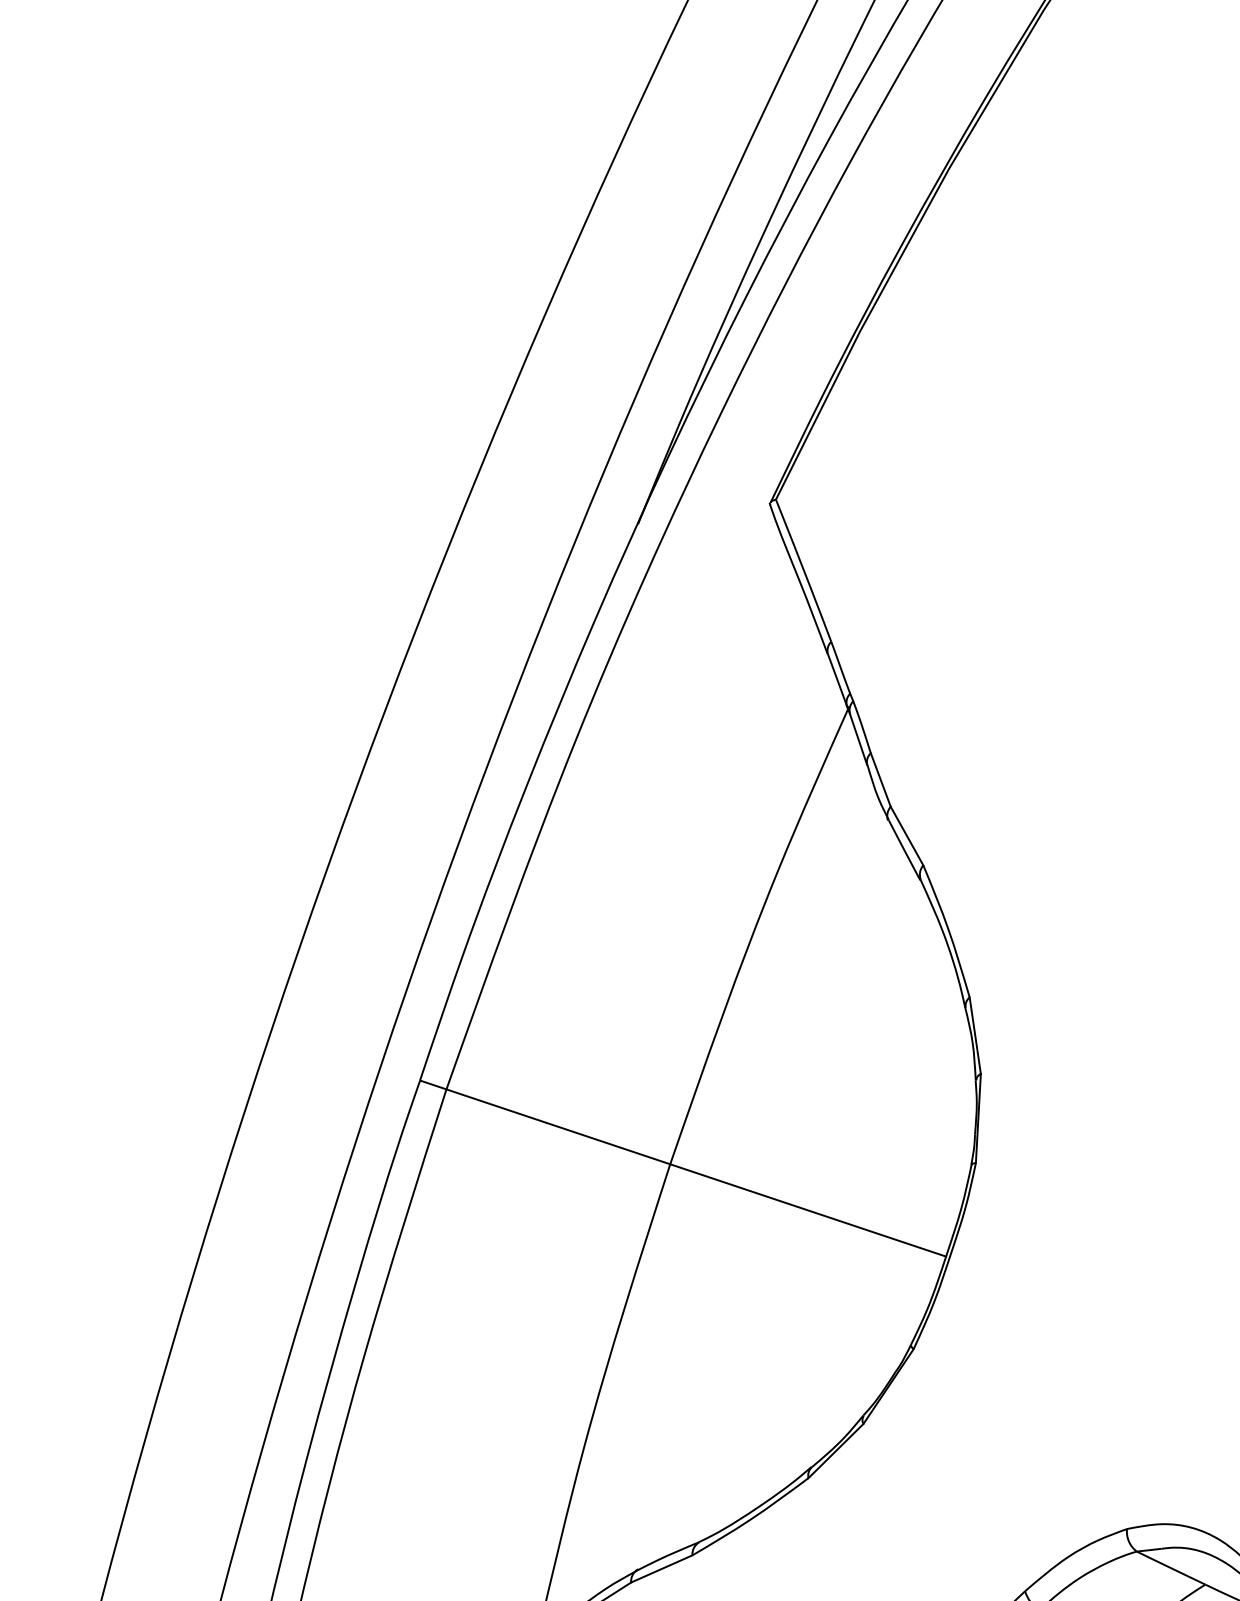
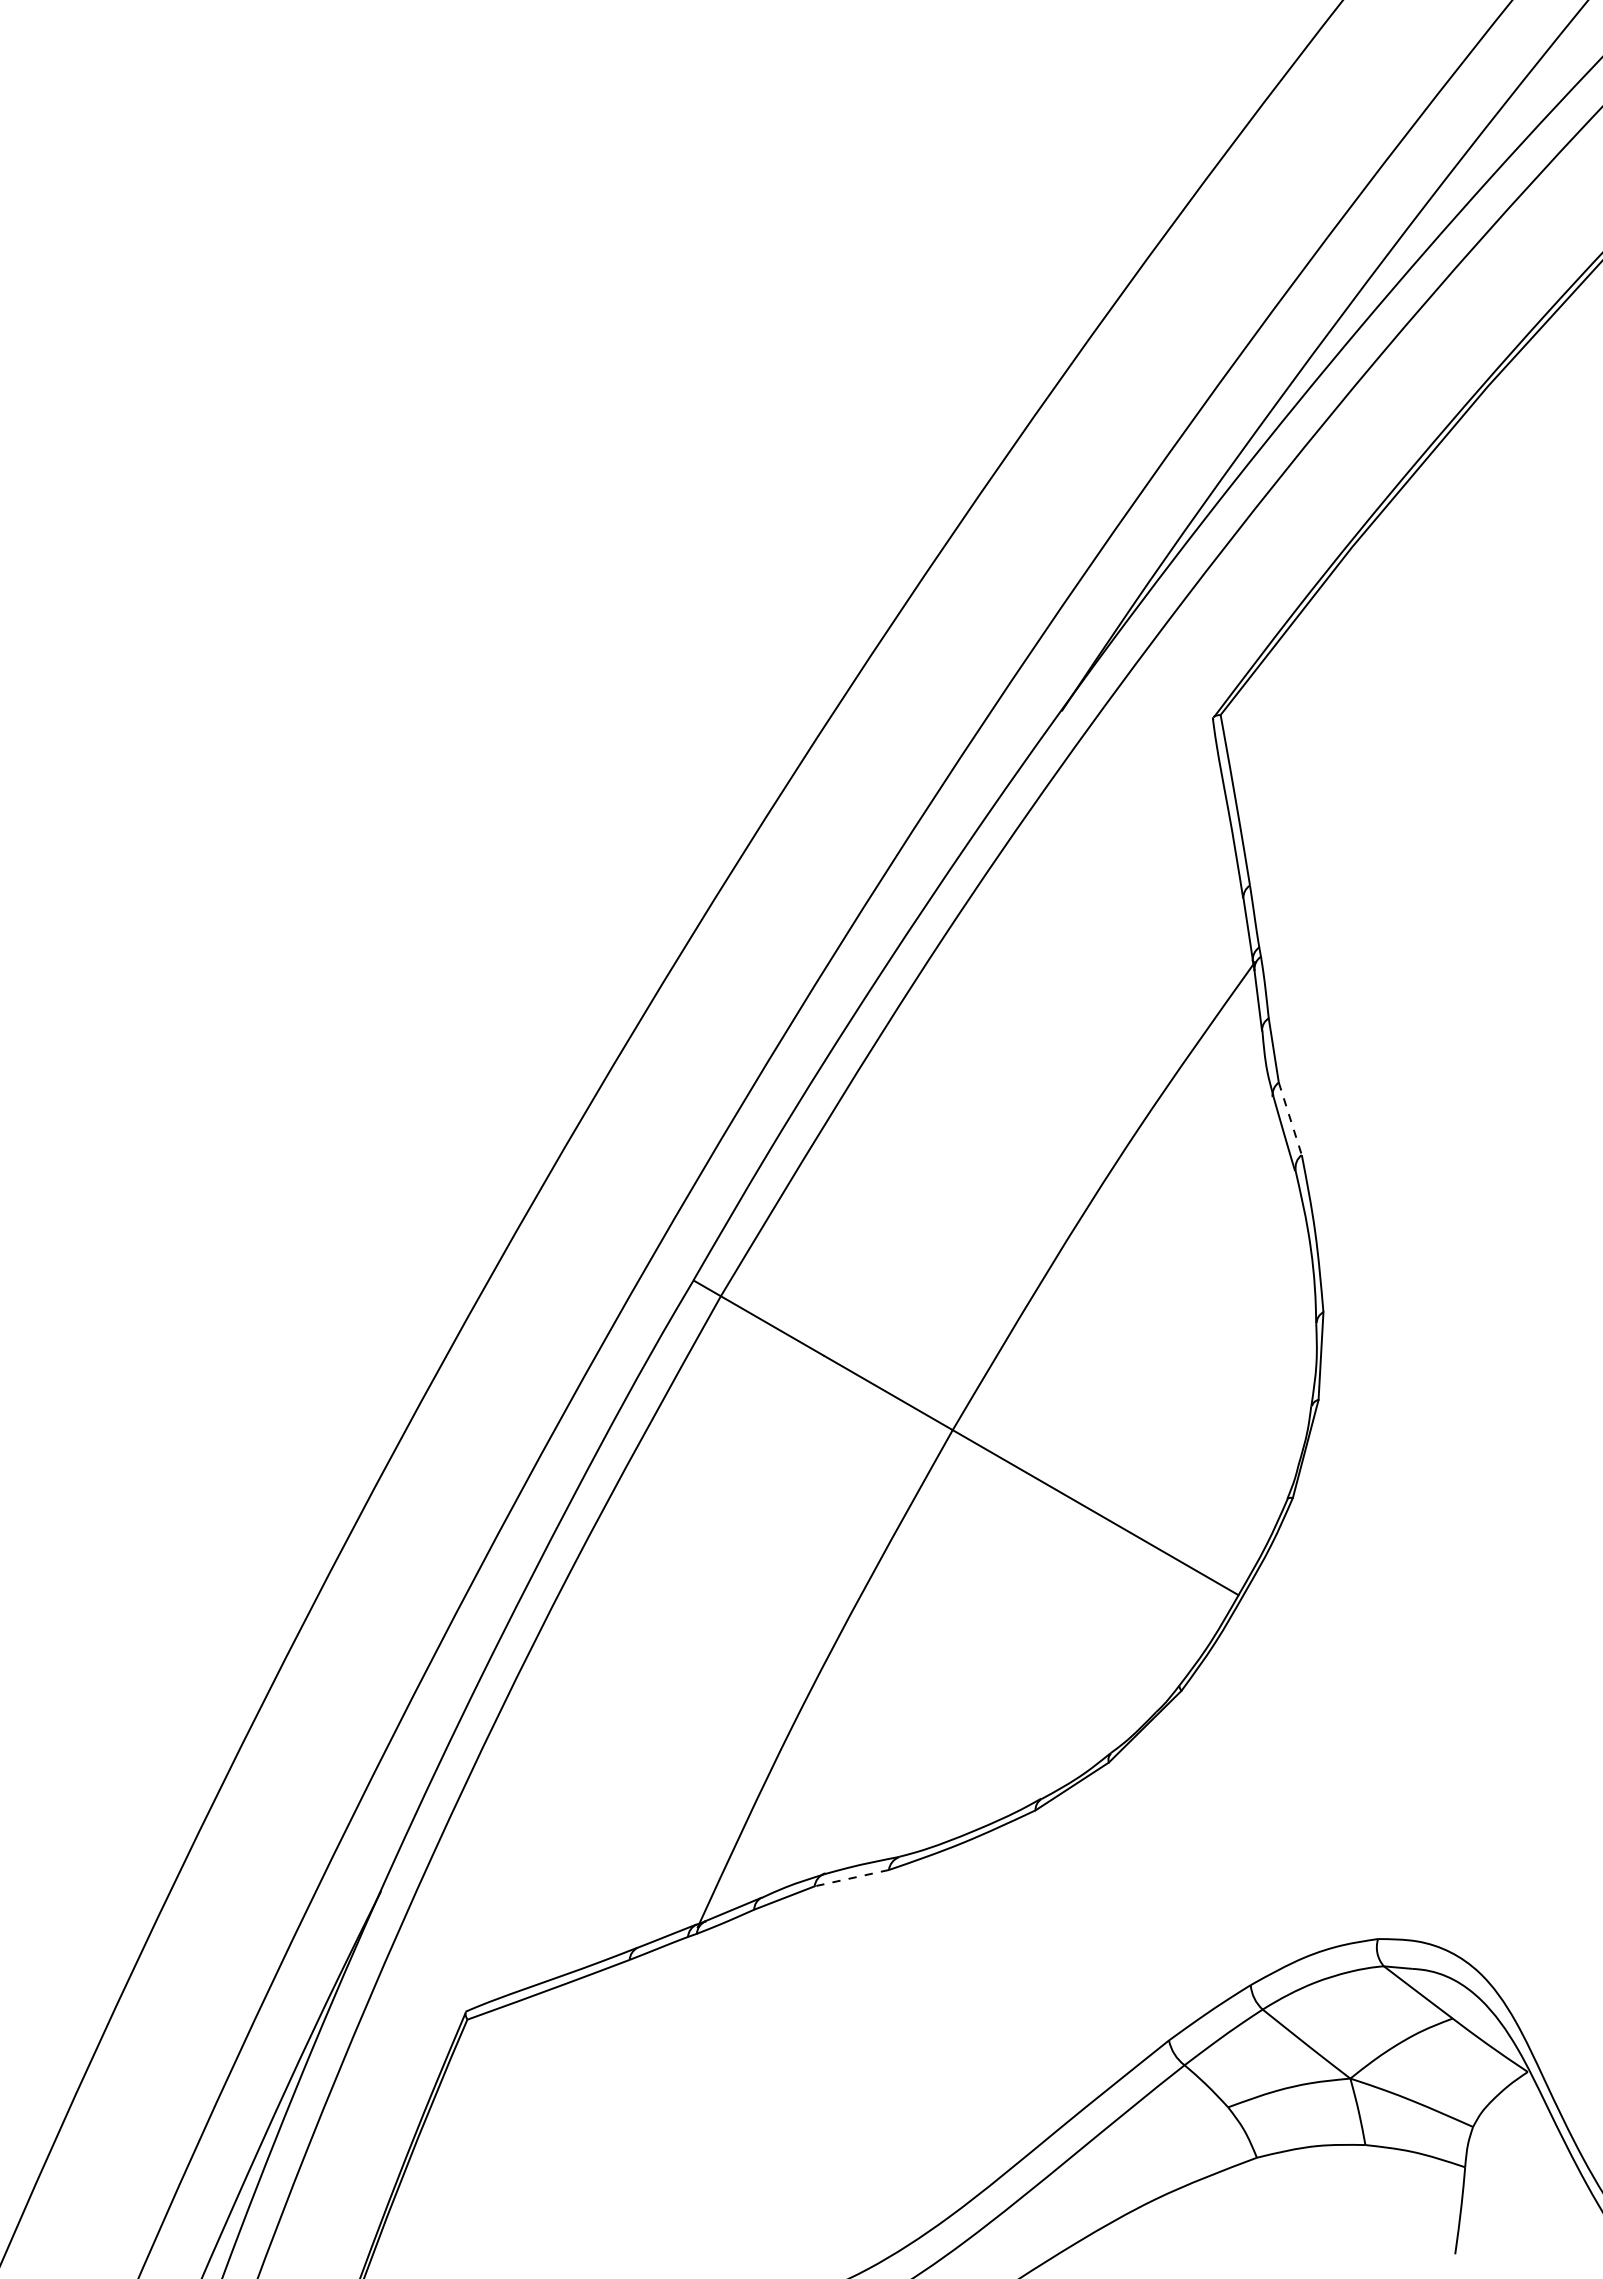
line: (907, 836) -> (1290, 1119), solid -> dashed
line: (661, 1569) -> (851, 1878), solid -> dashed

